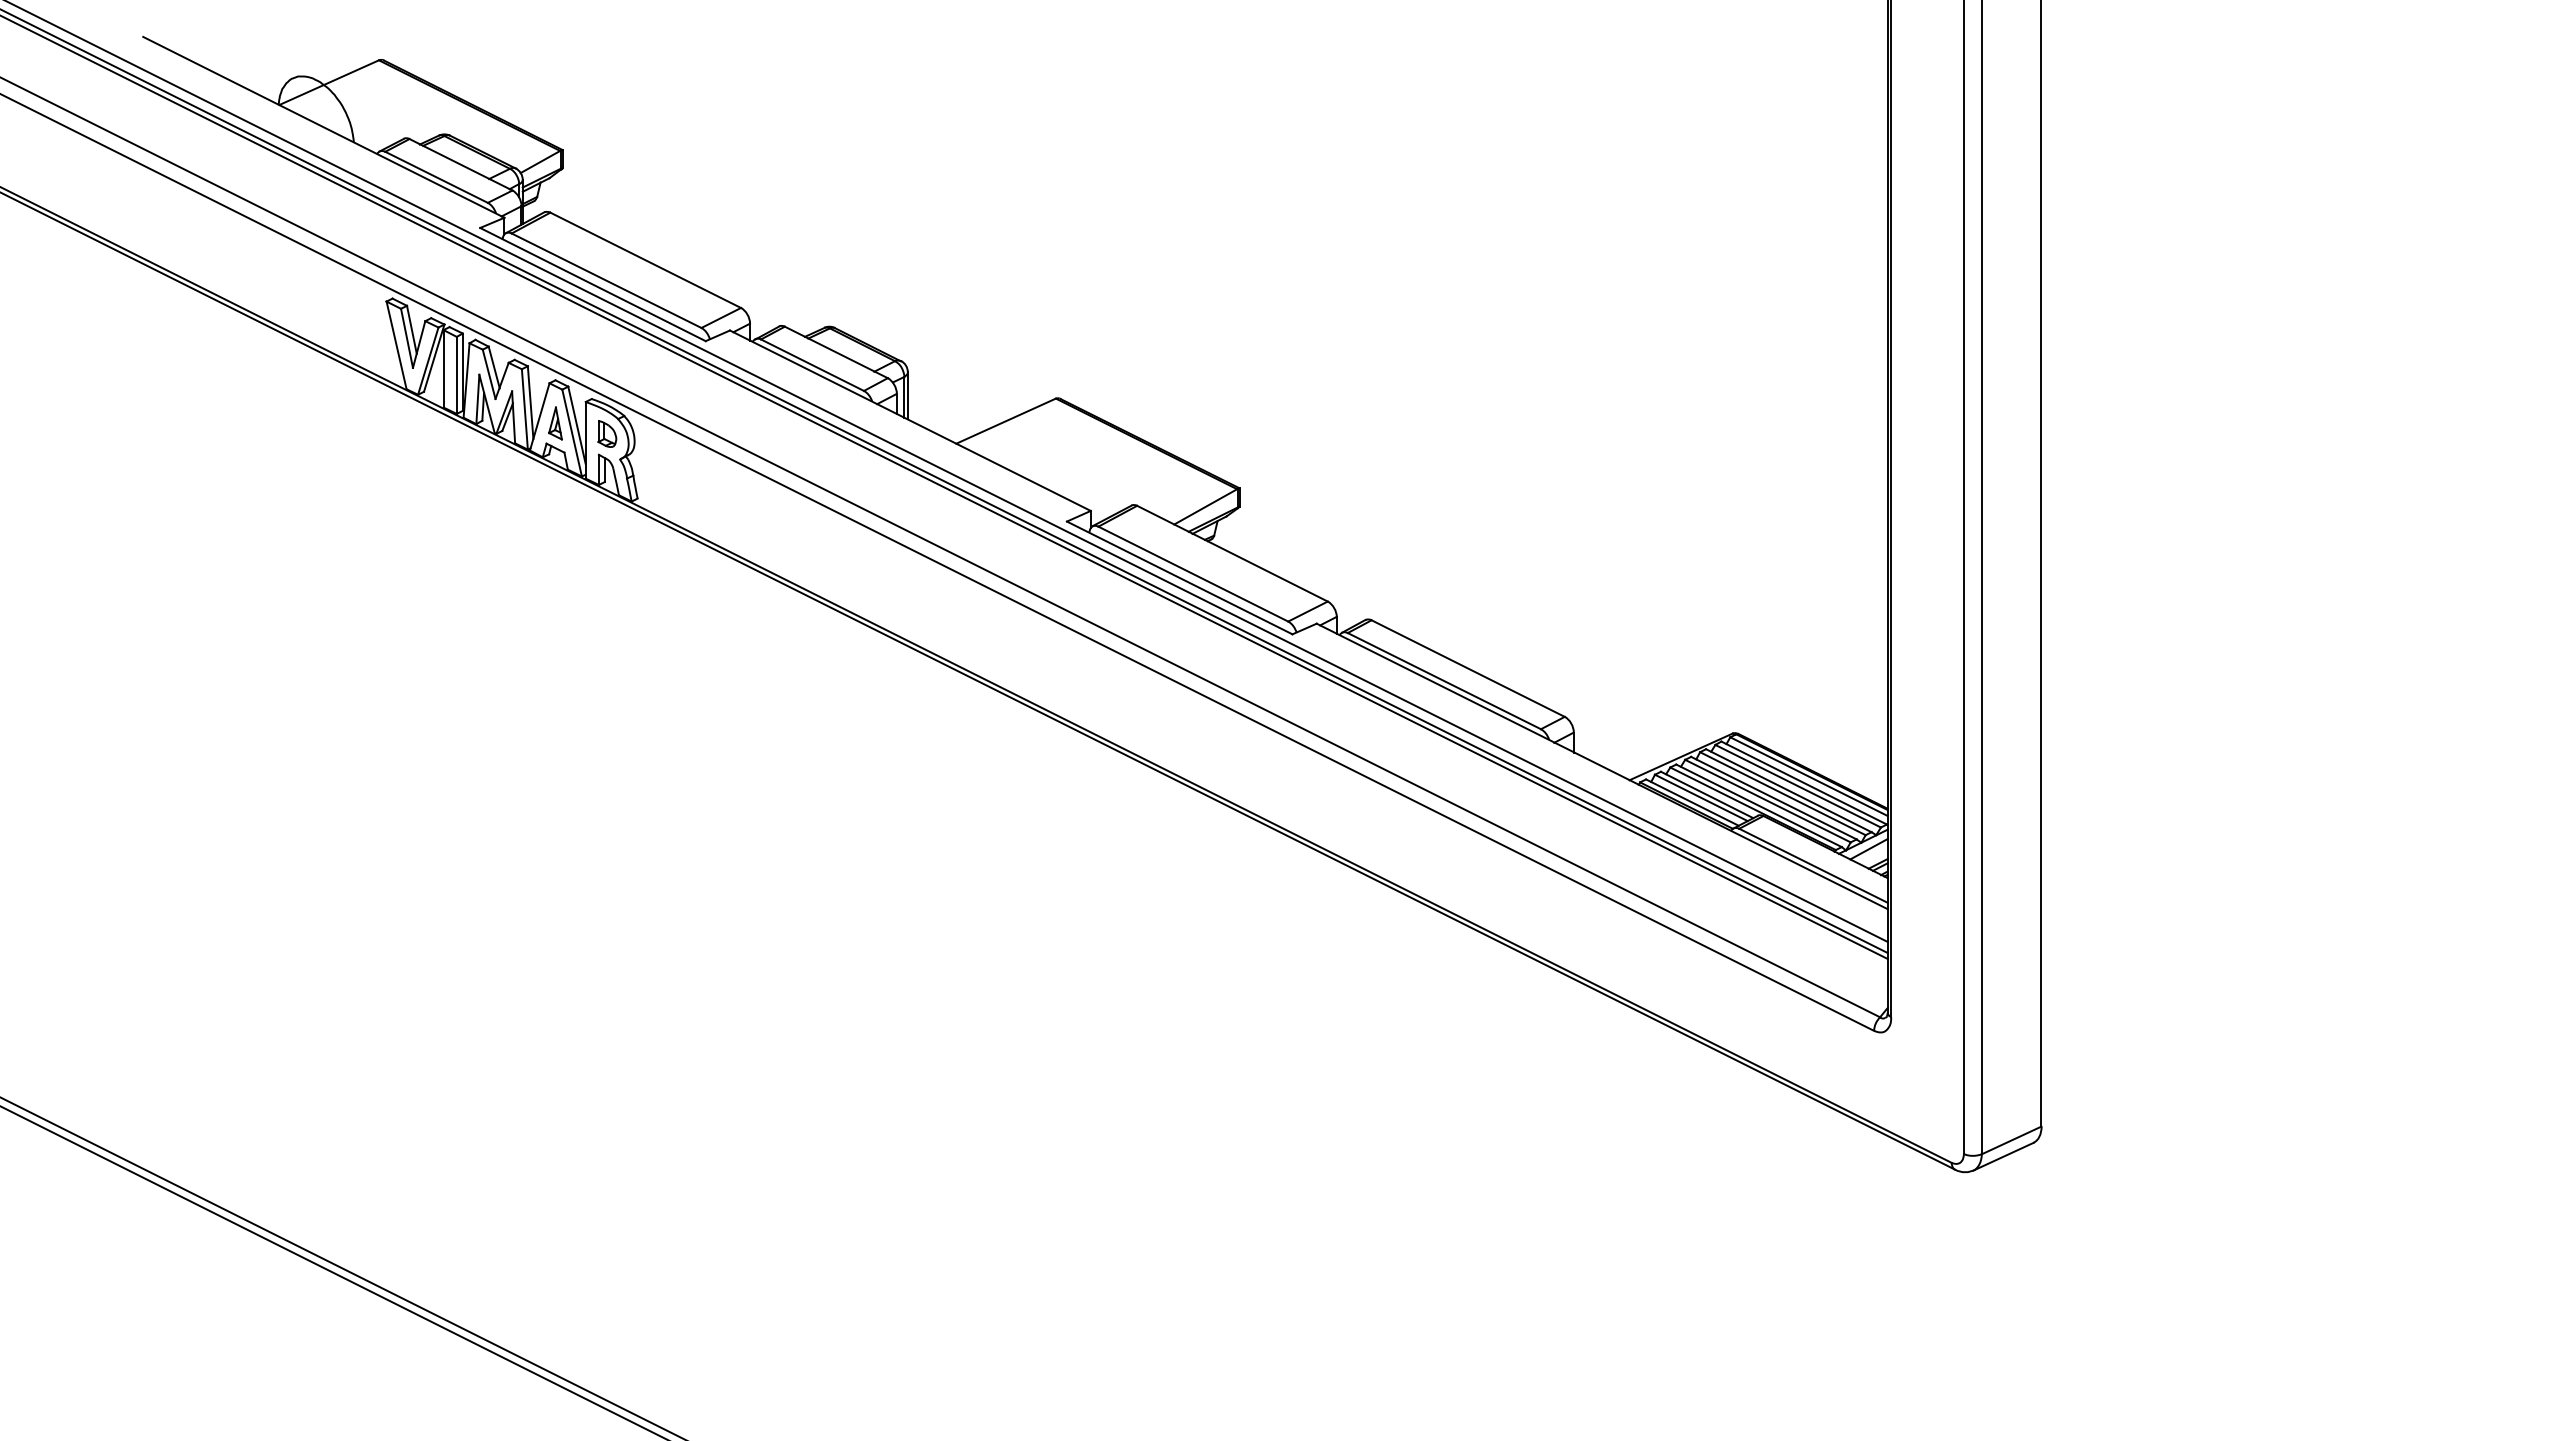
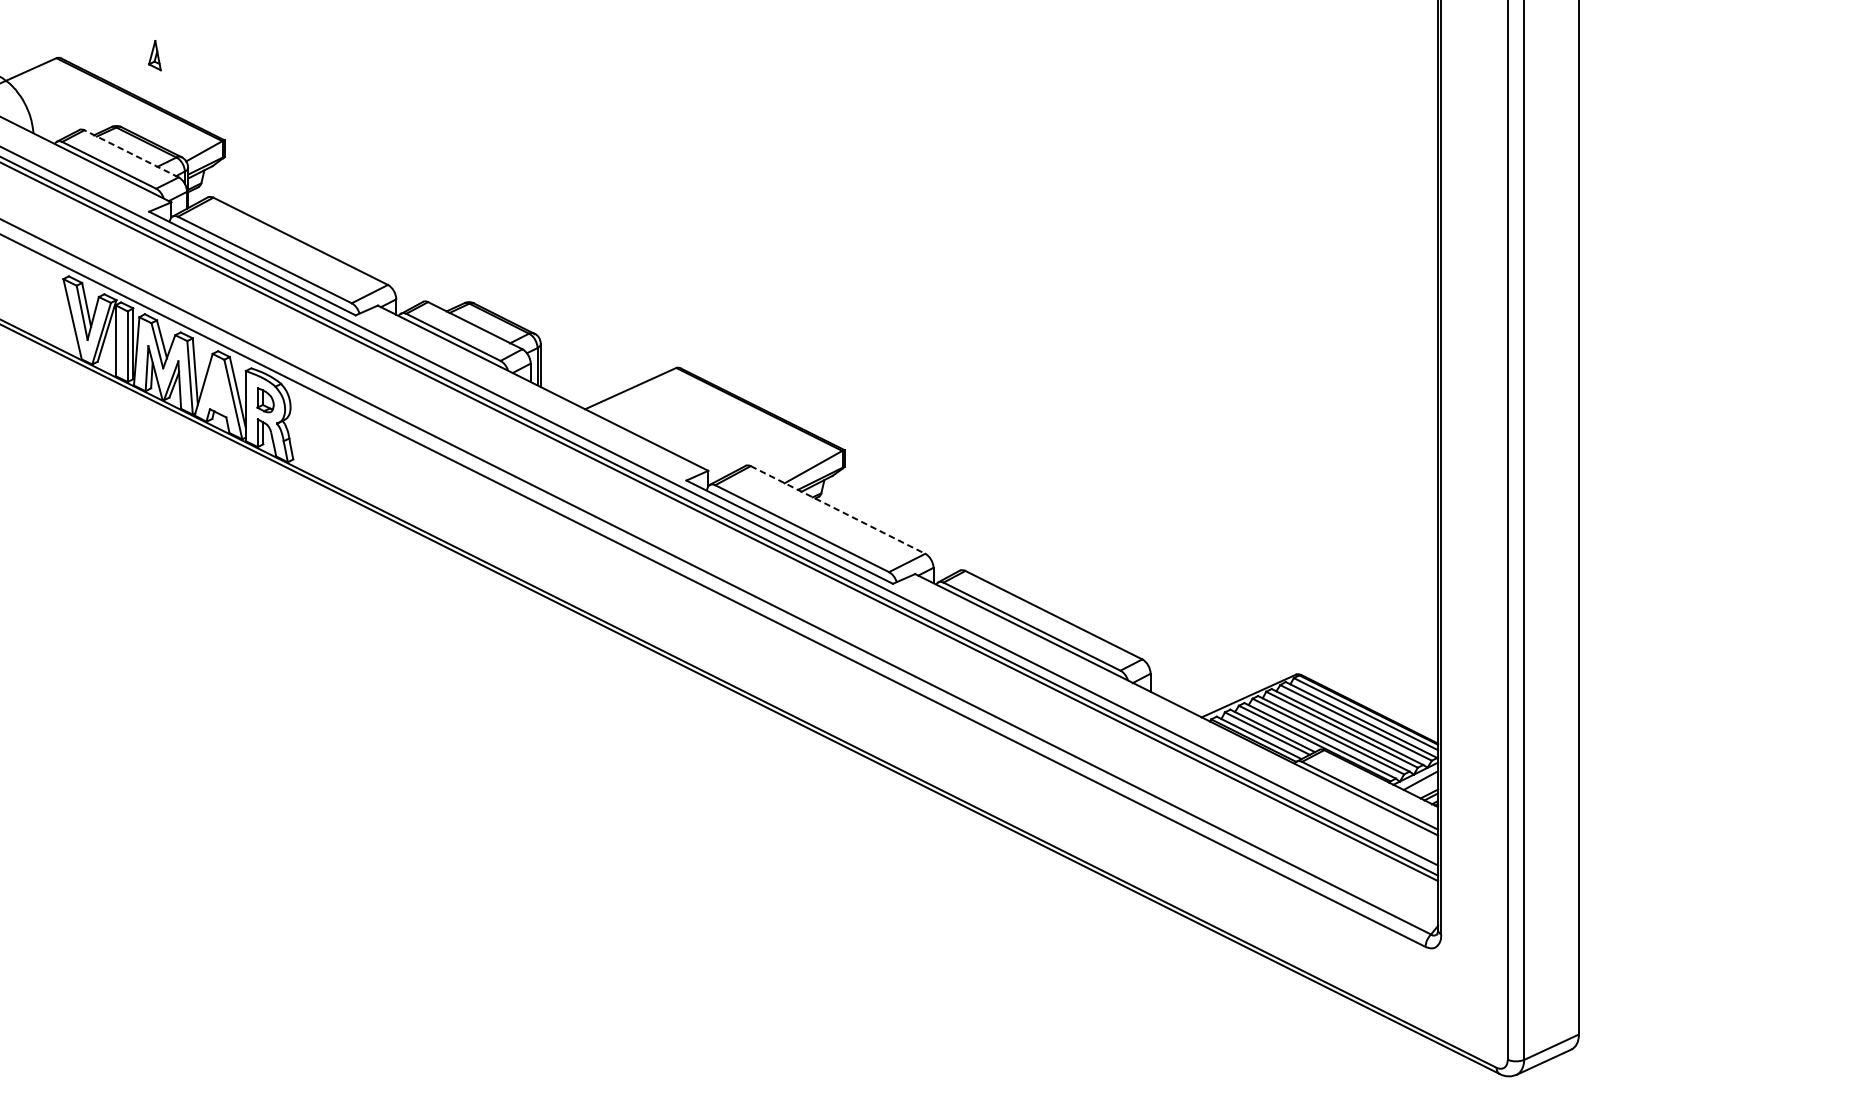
line: (461, 164) -> (132, 153), solid -> dashed
part: (555, 423) -> (154, 55), moved
line: (1232, 553) -> (838, 509), solid -> dashed

